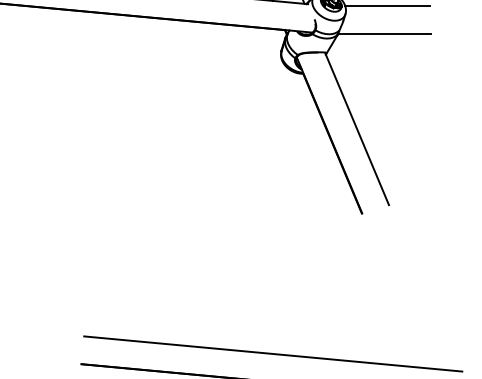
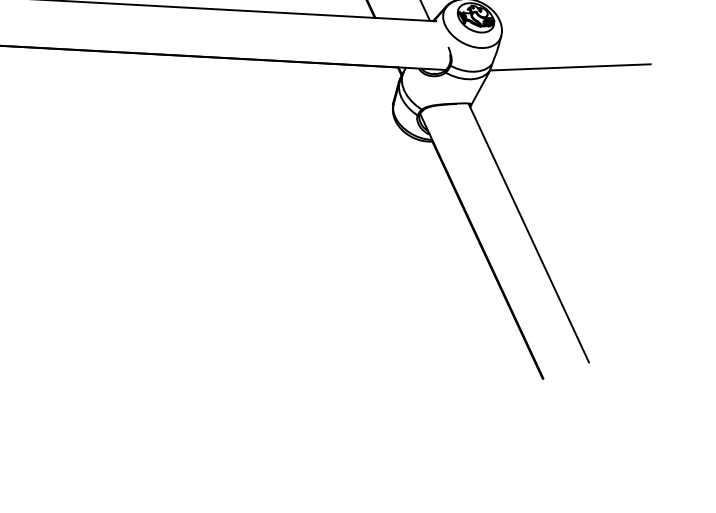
line: (387, 6) -> (573, 19), removed

